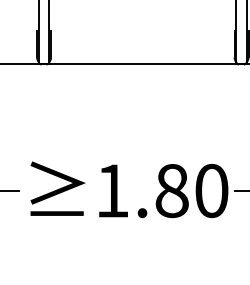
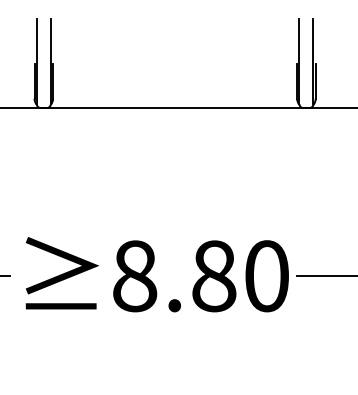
text: (113, 191) -> (135, 276), 1.80 -> 8.80

